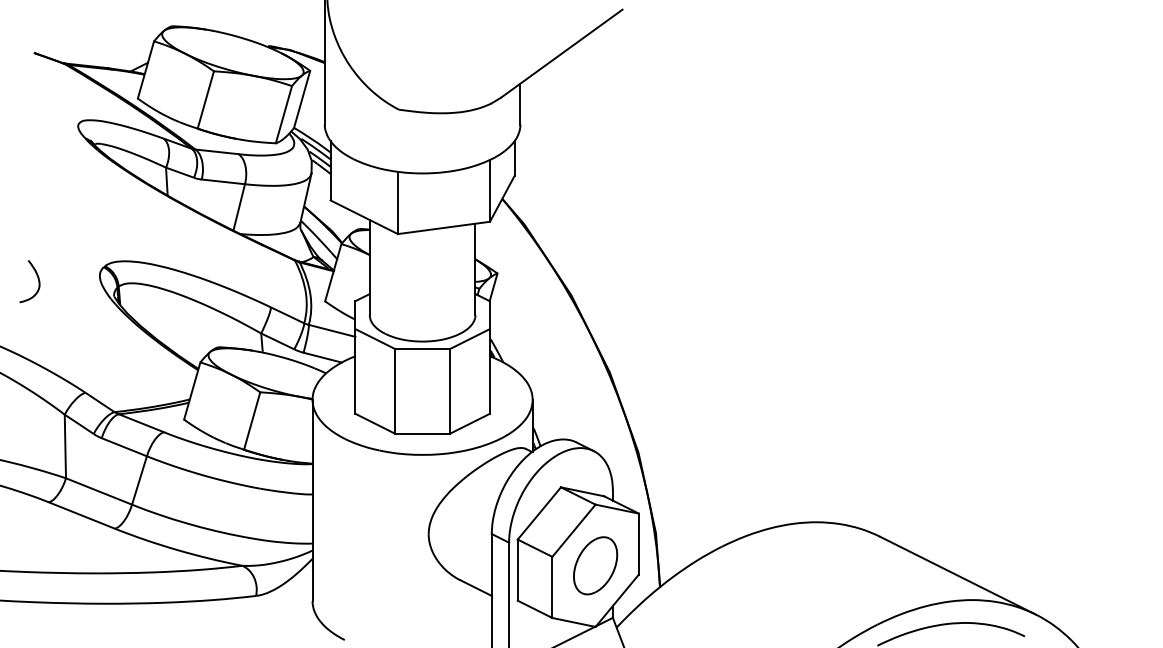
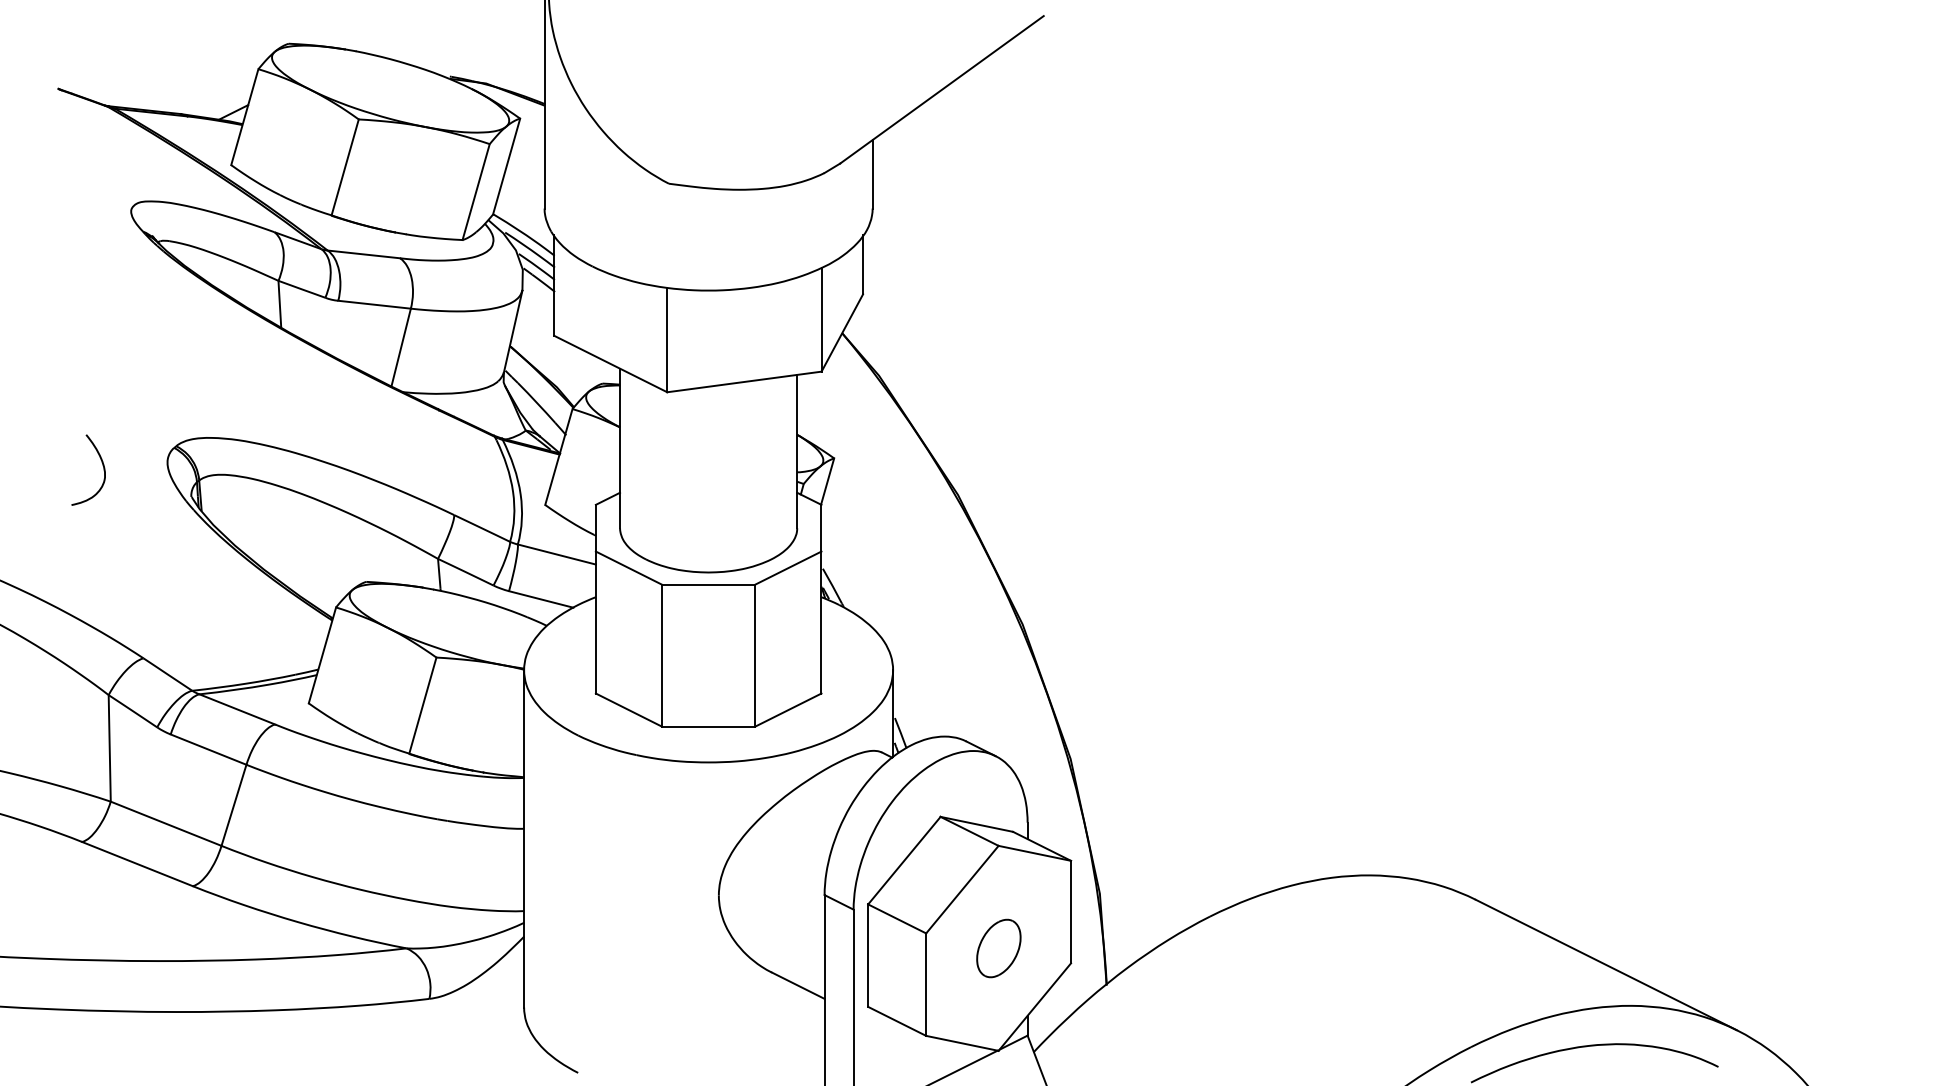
curve: (37, 278) -> (101, 465), moved
part: (595, 565) -> (998, 947), size x0.6

